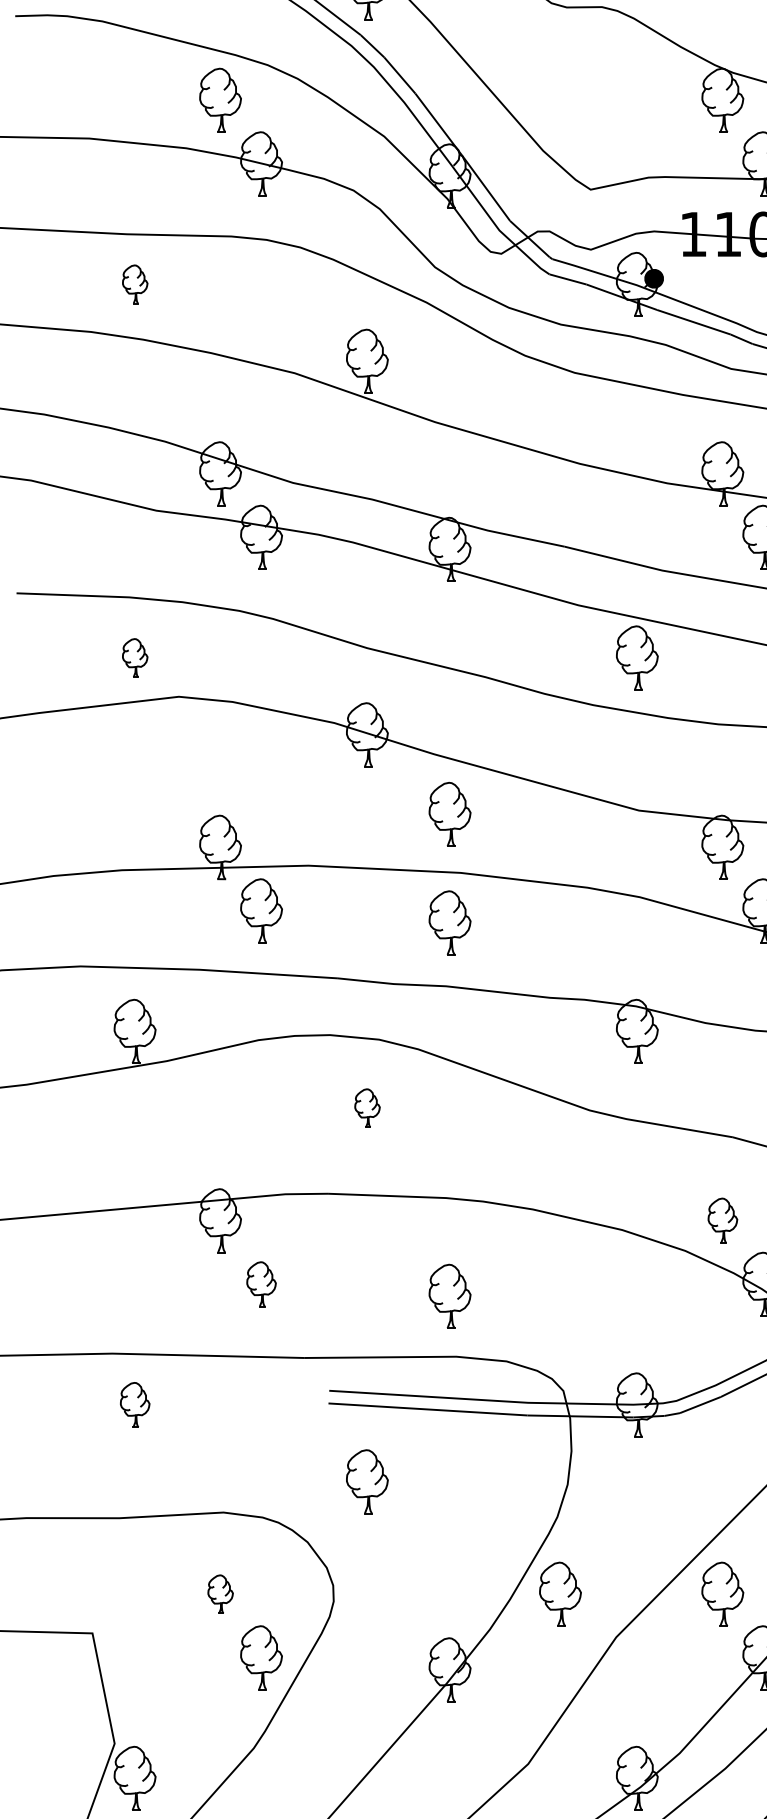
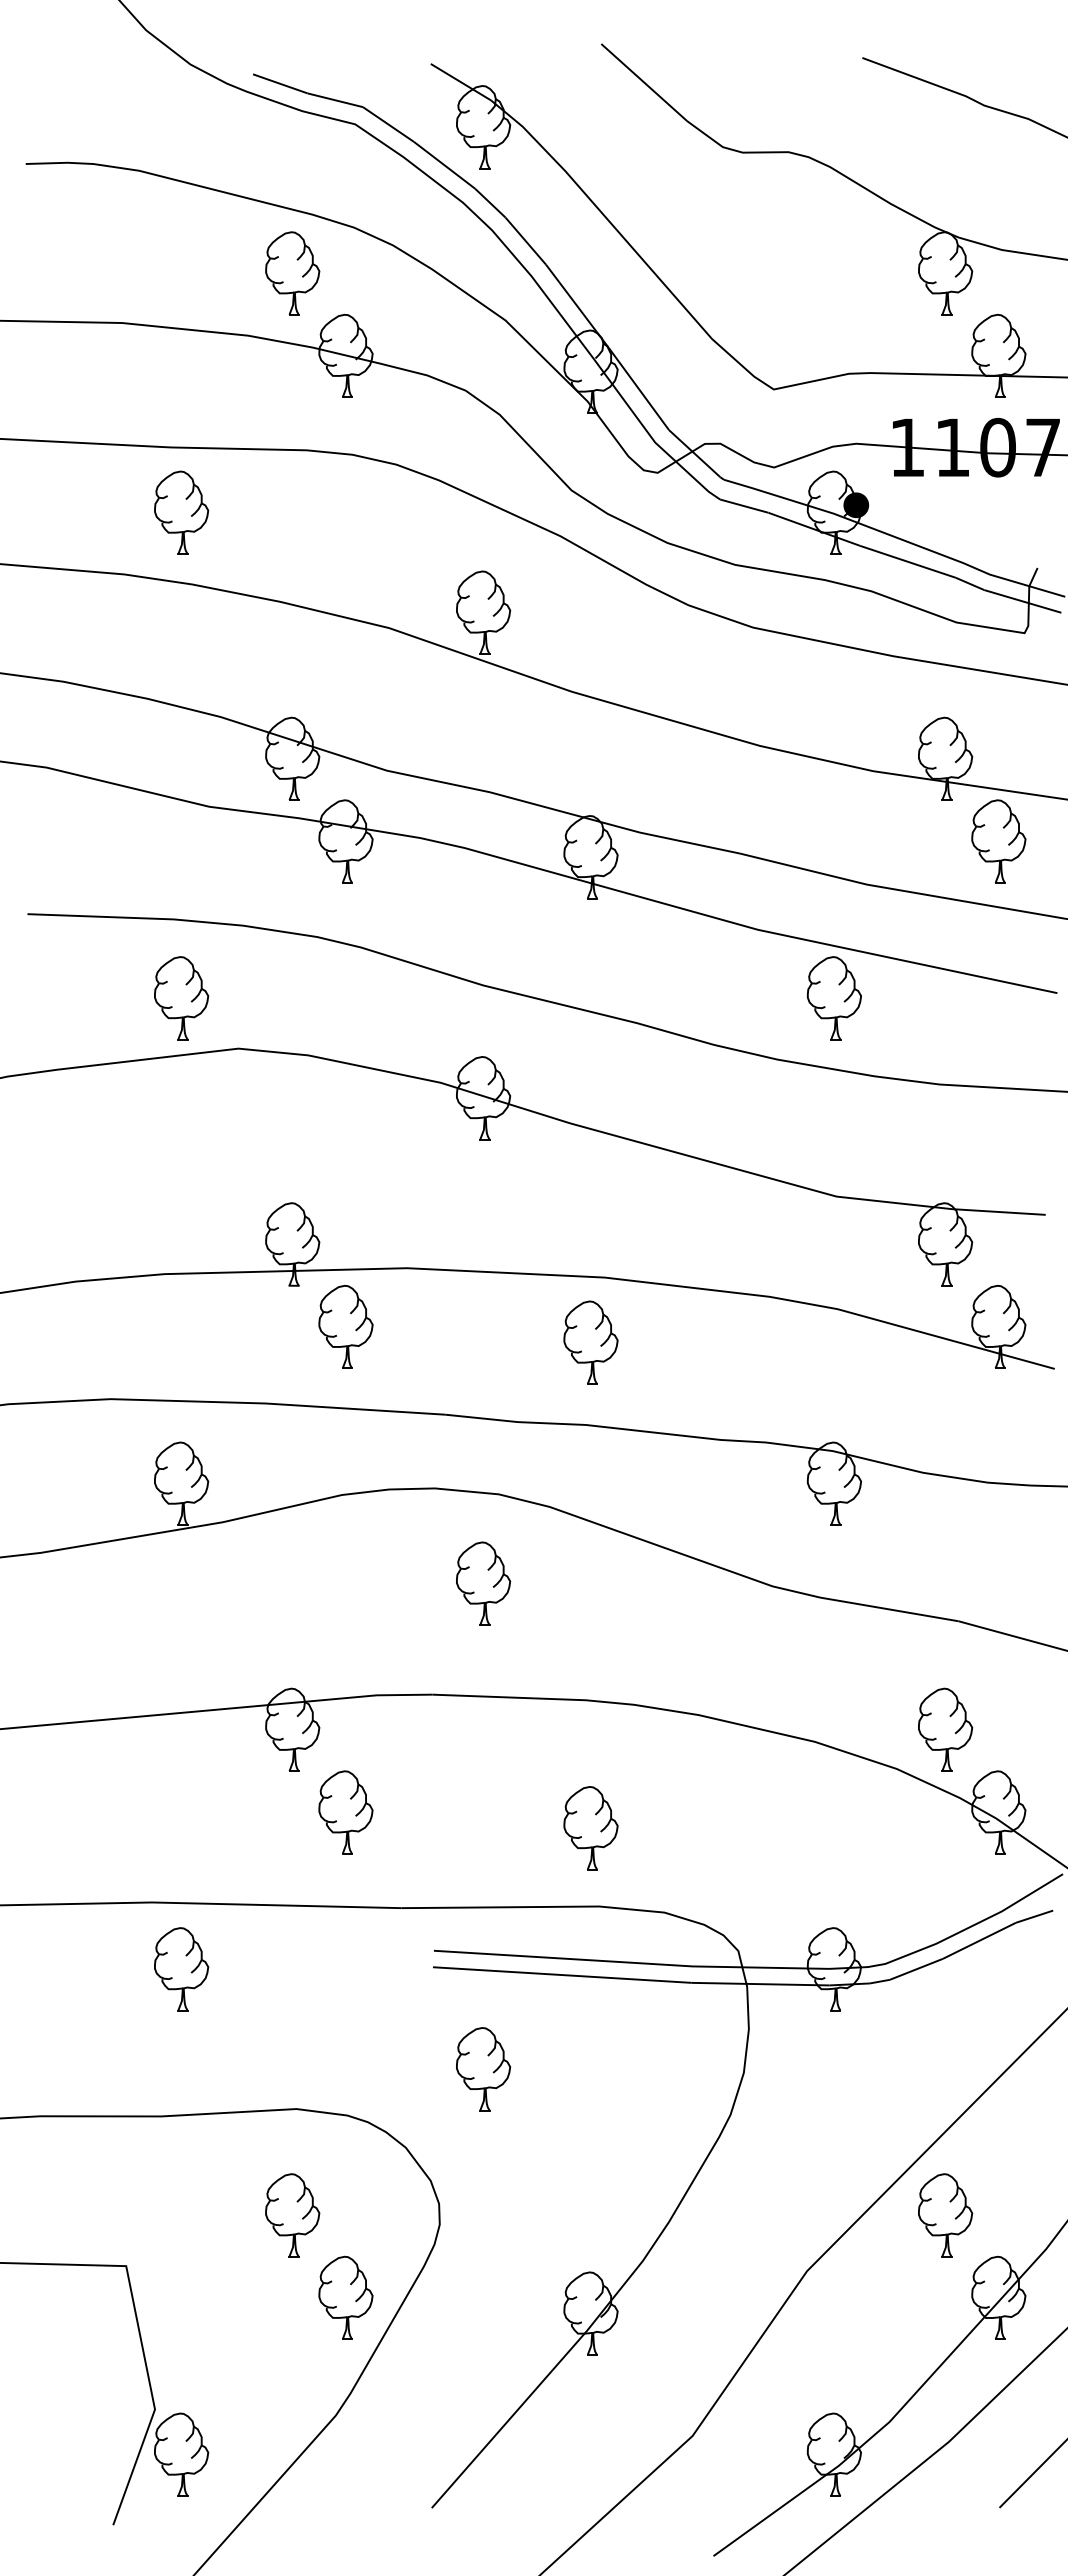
part: (135, 284) -> (181, 512), size x1.67
part: (135, 658) -> (181, 998), size x1.67
part: (449, 814) -> (590, 1201), removed
part: (367, 1108) -> (483, 1583), size x1.67
part: (722, 1220) -> (945, 1729), size x1.43
part: (261, 1284) -> (345, 1812), size x1.43
part: (135, 1405) -> (181, 1969), size x1.43
part: (220, 1594) -> (292, 2215), size x1.67
part: (560, 1594) -> (734, 2215), removed

